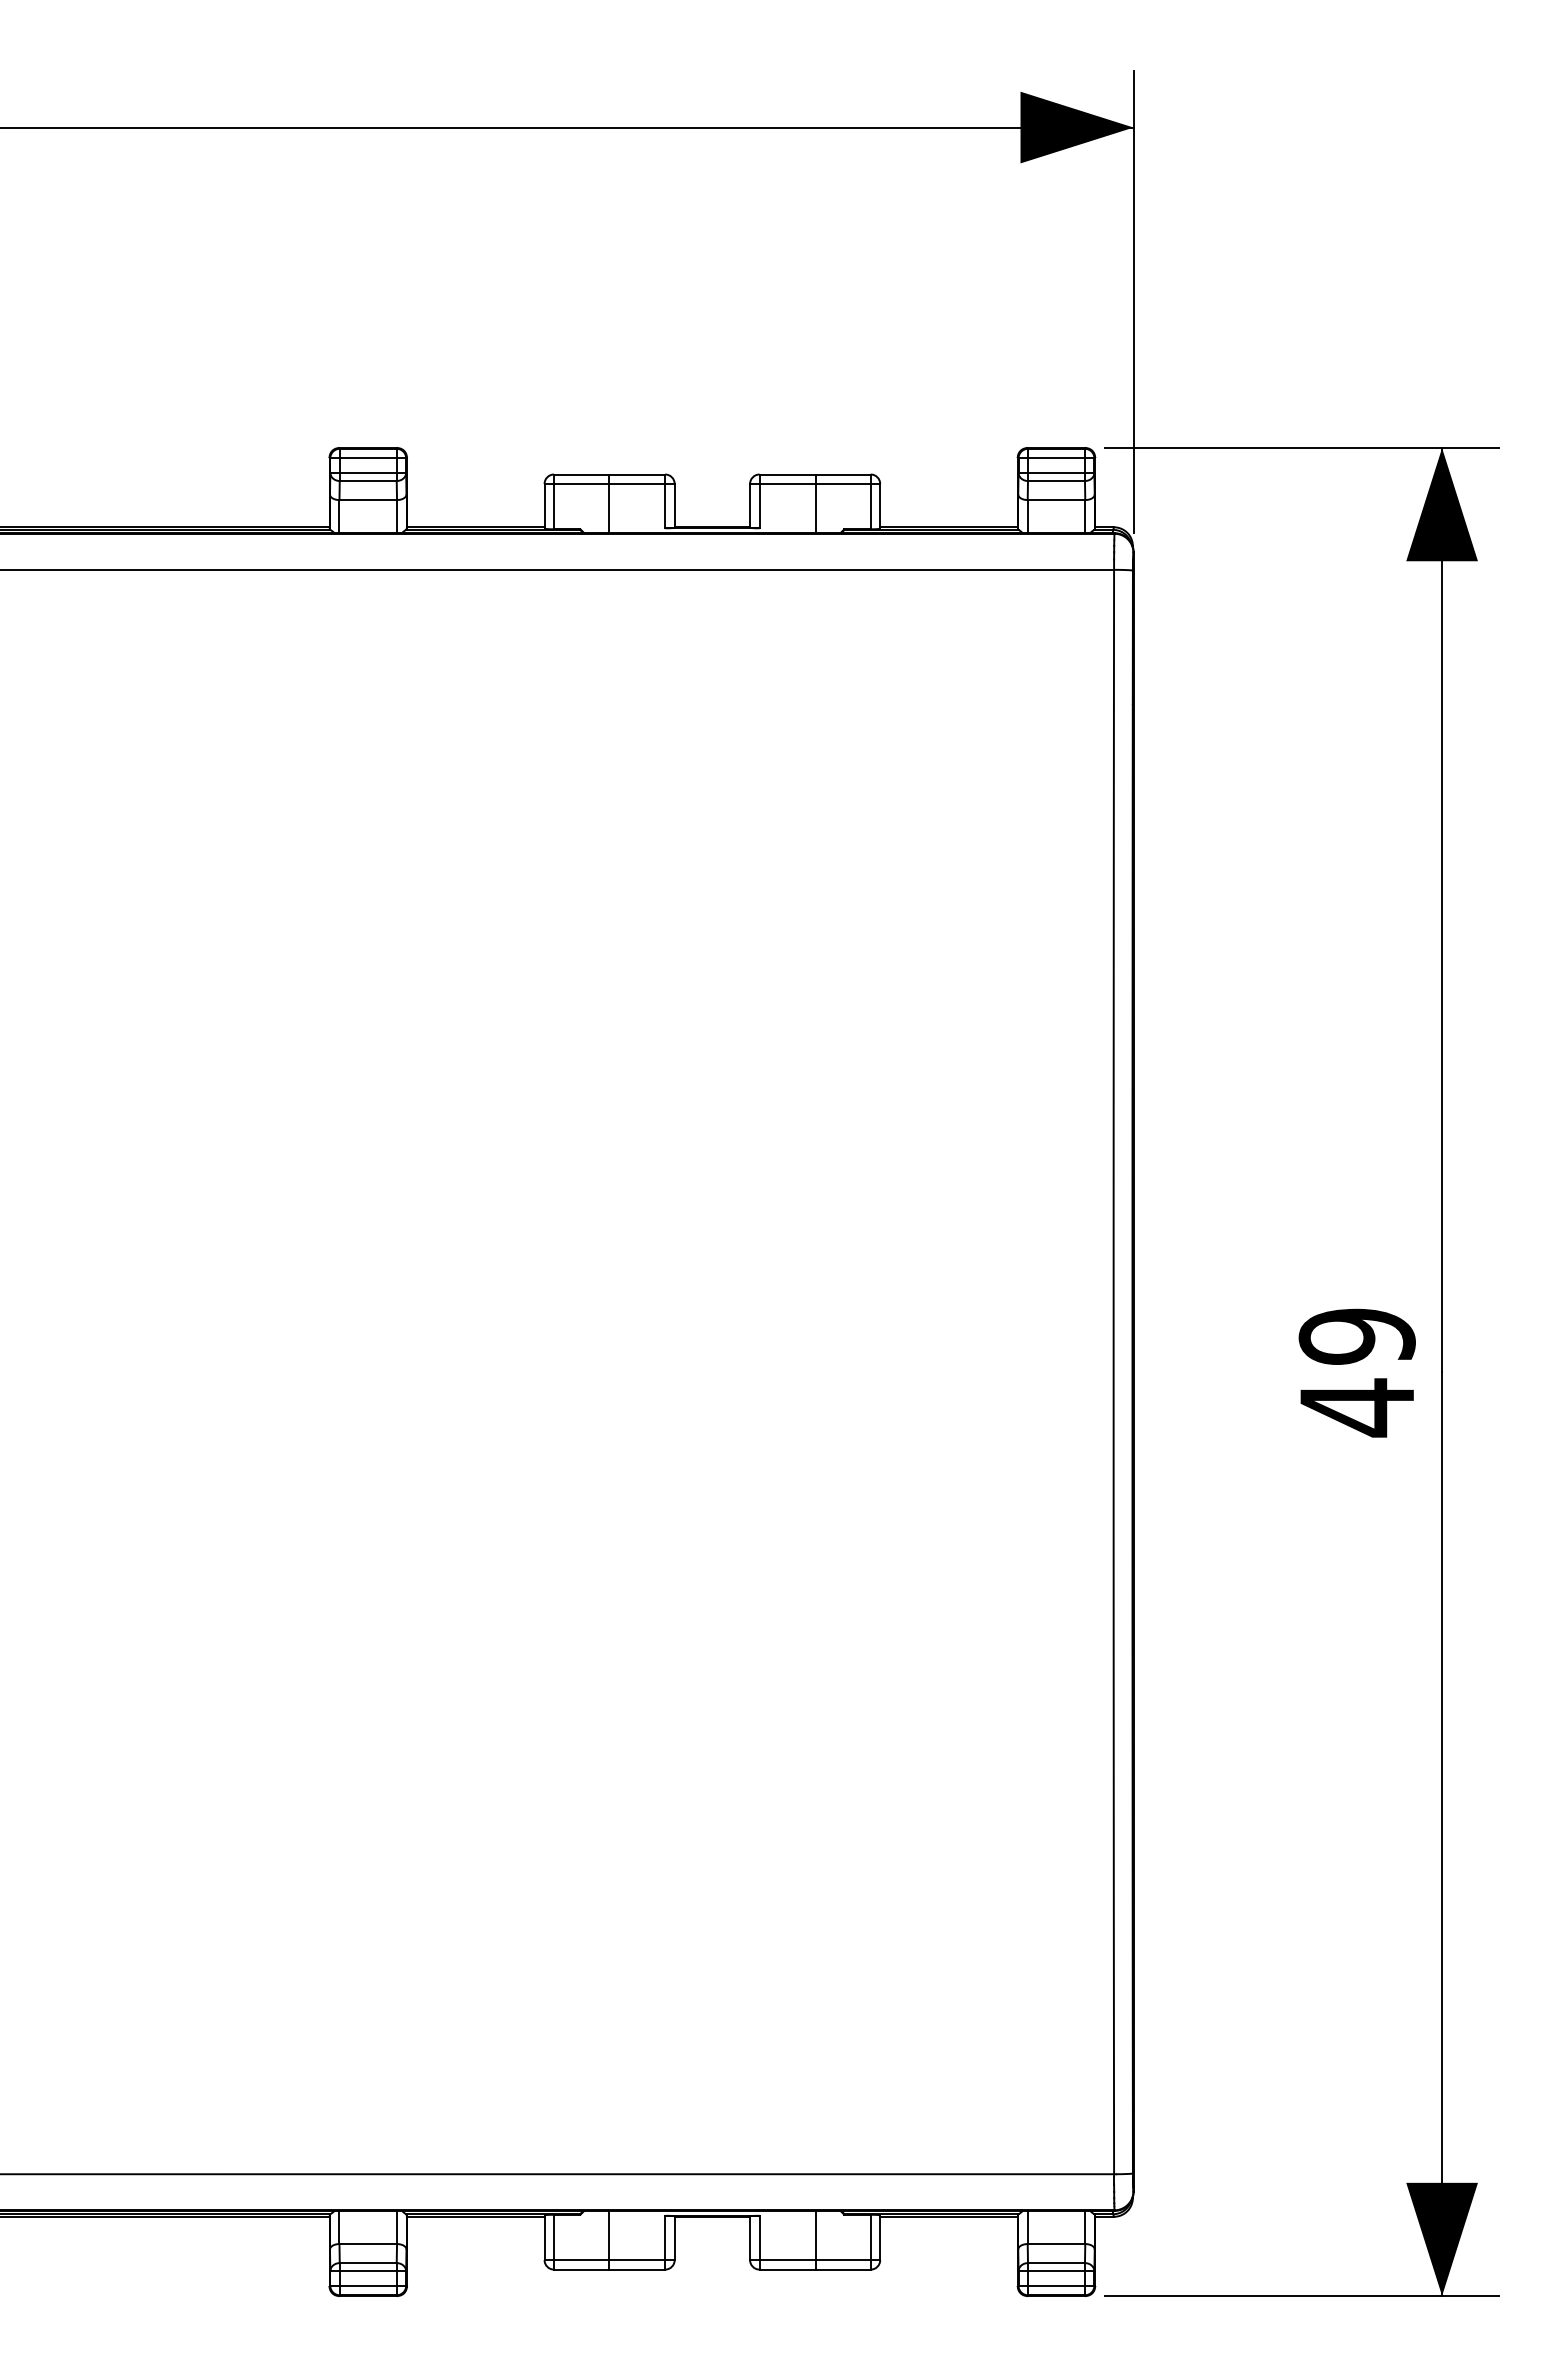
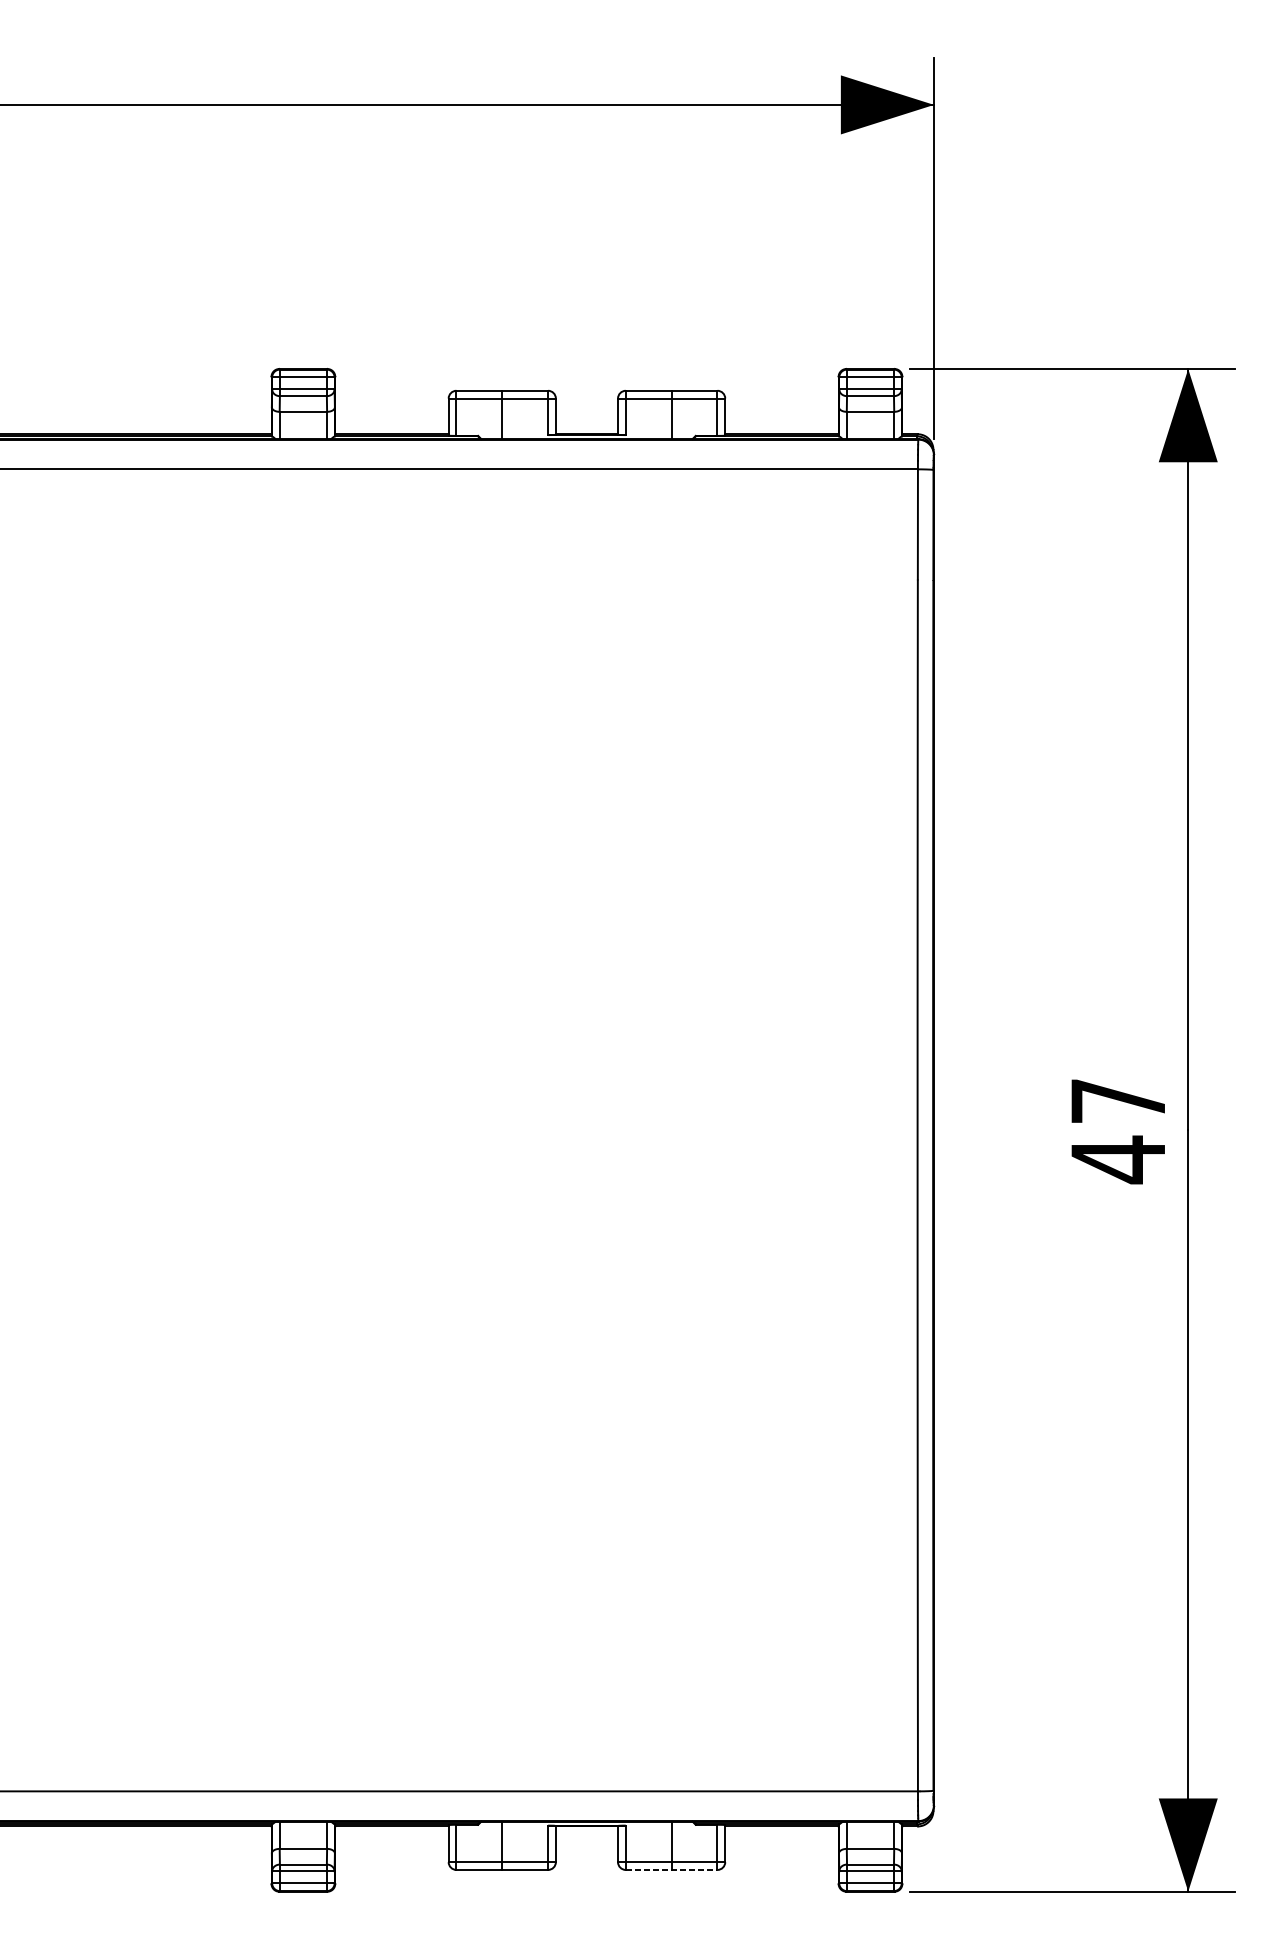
text: (1356, 1336) -> (1117, 1101), 49 -> 47
line: (815, 2269) -> (671, 1869), solid -> dashed

